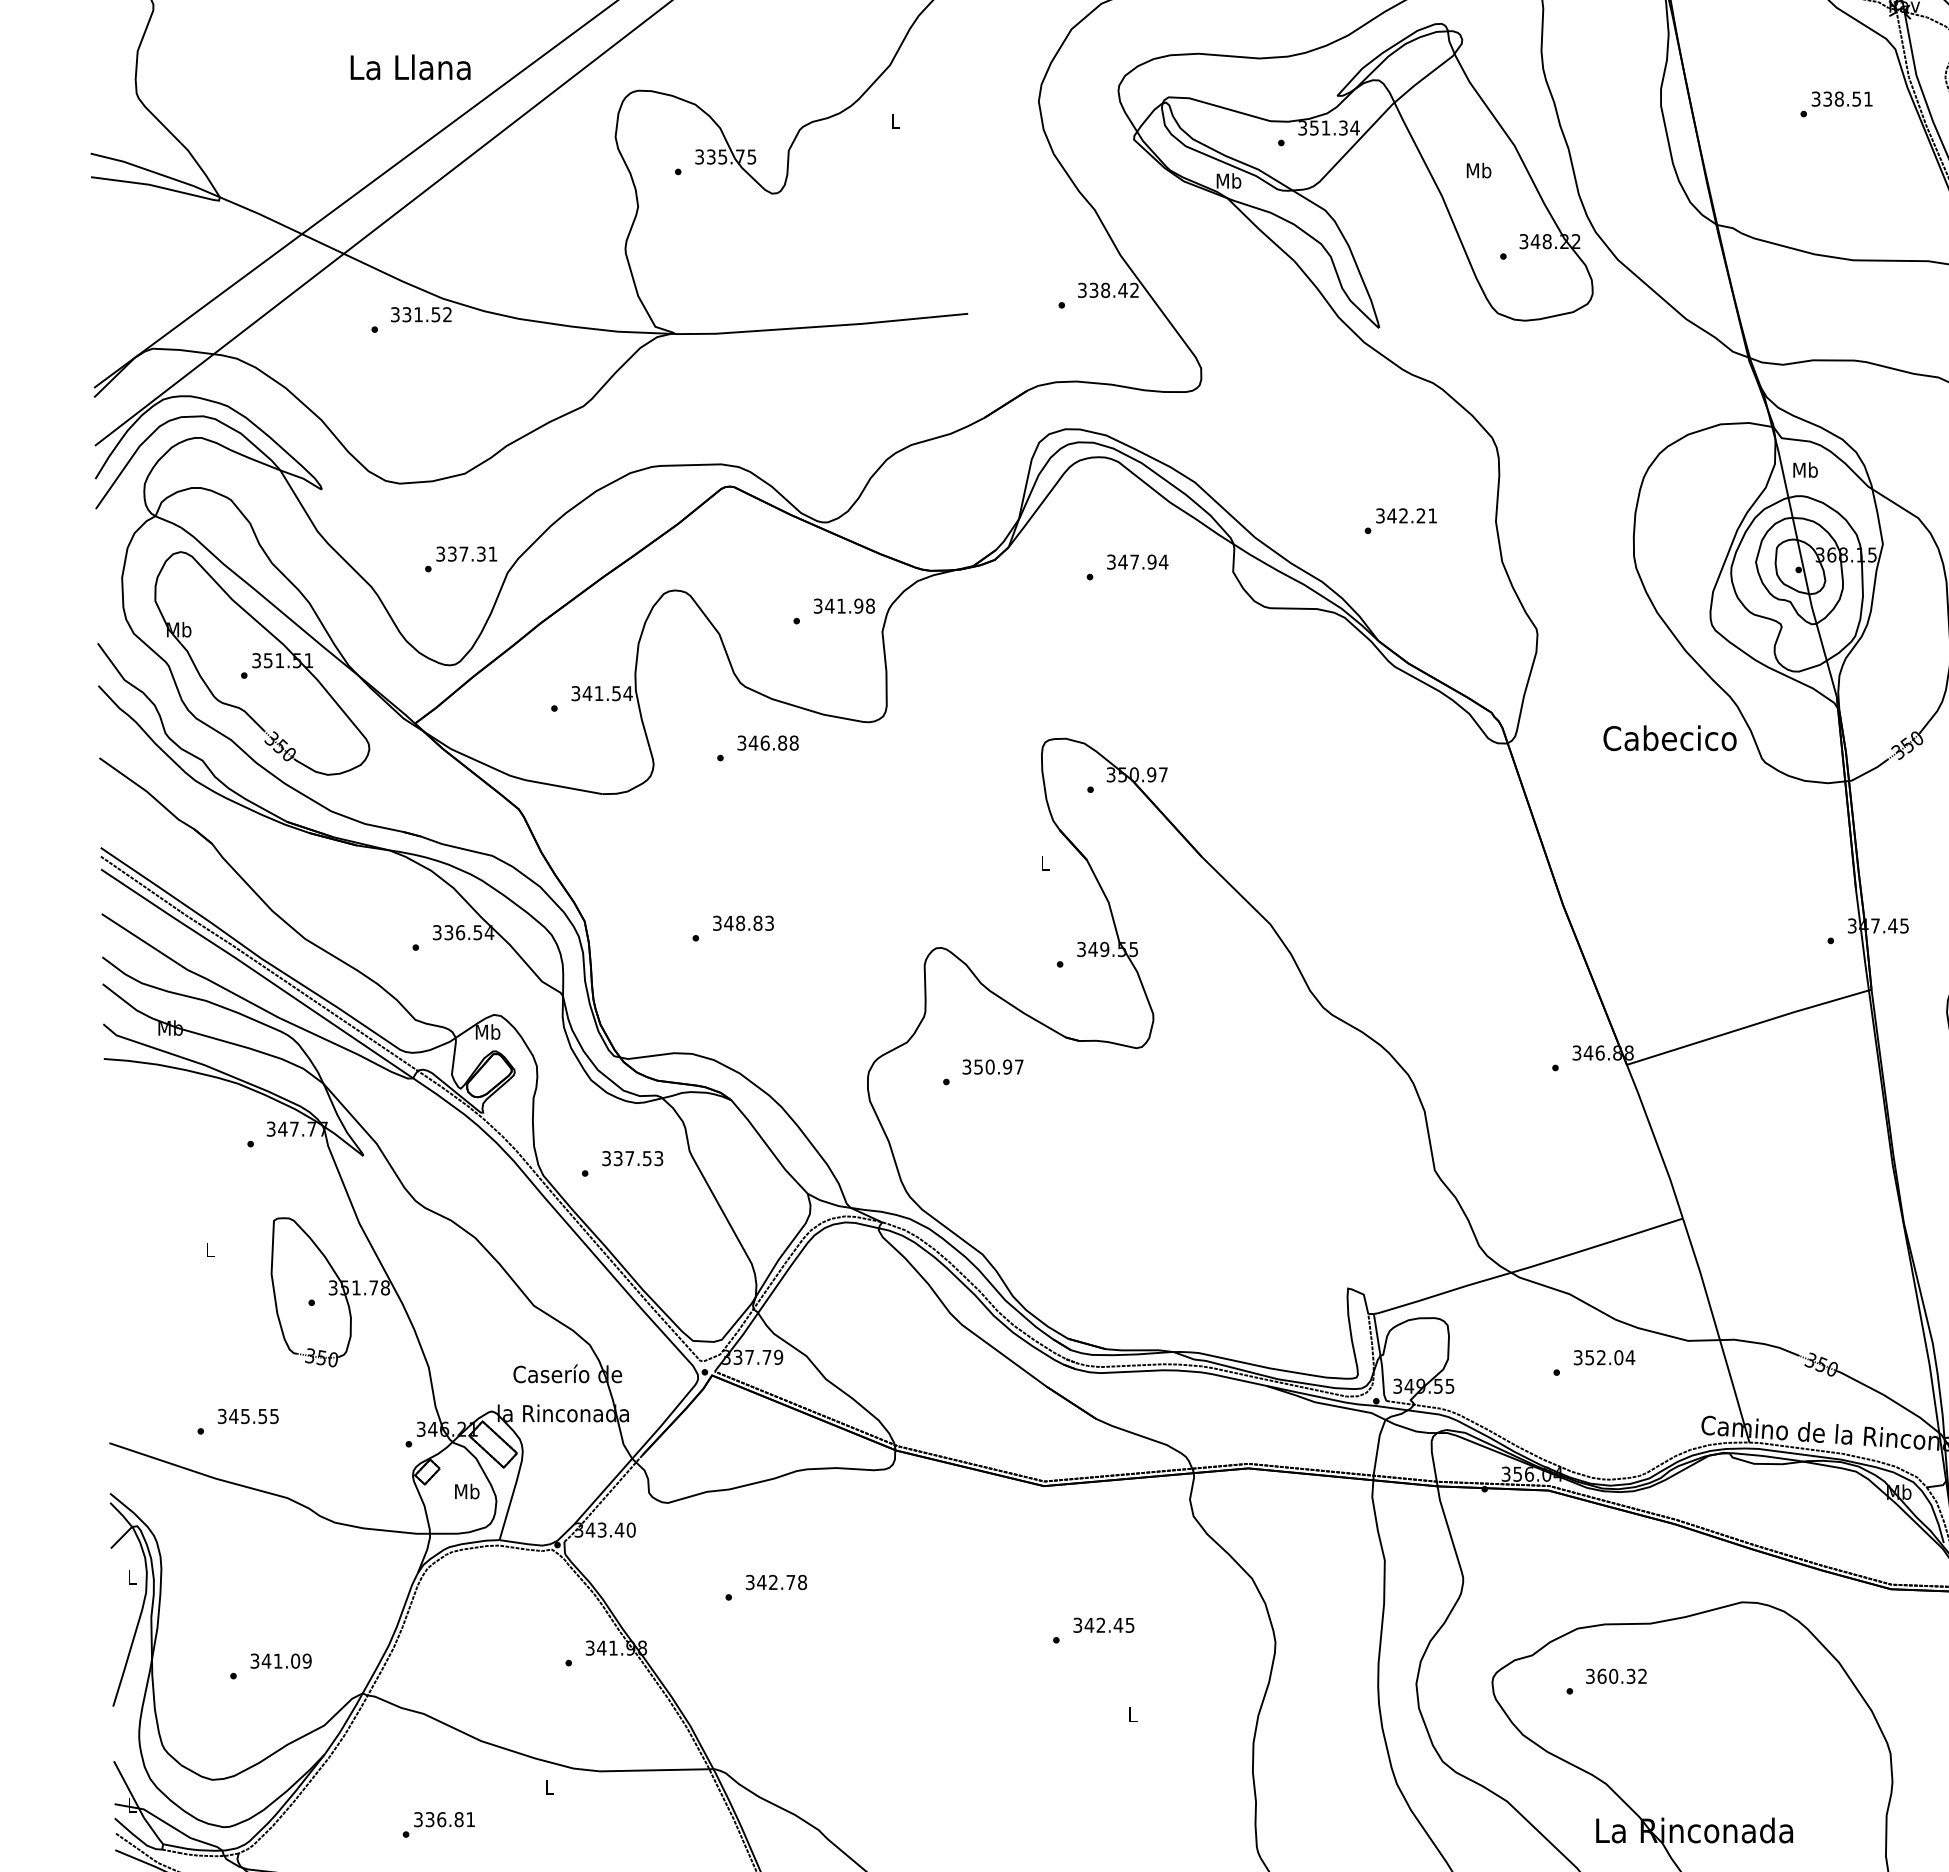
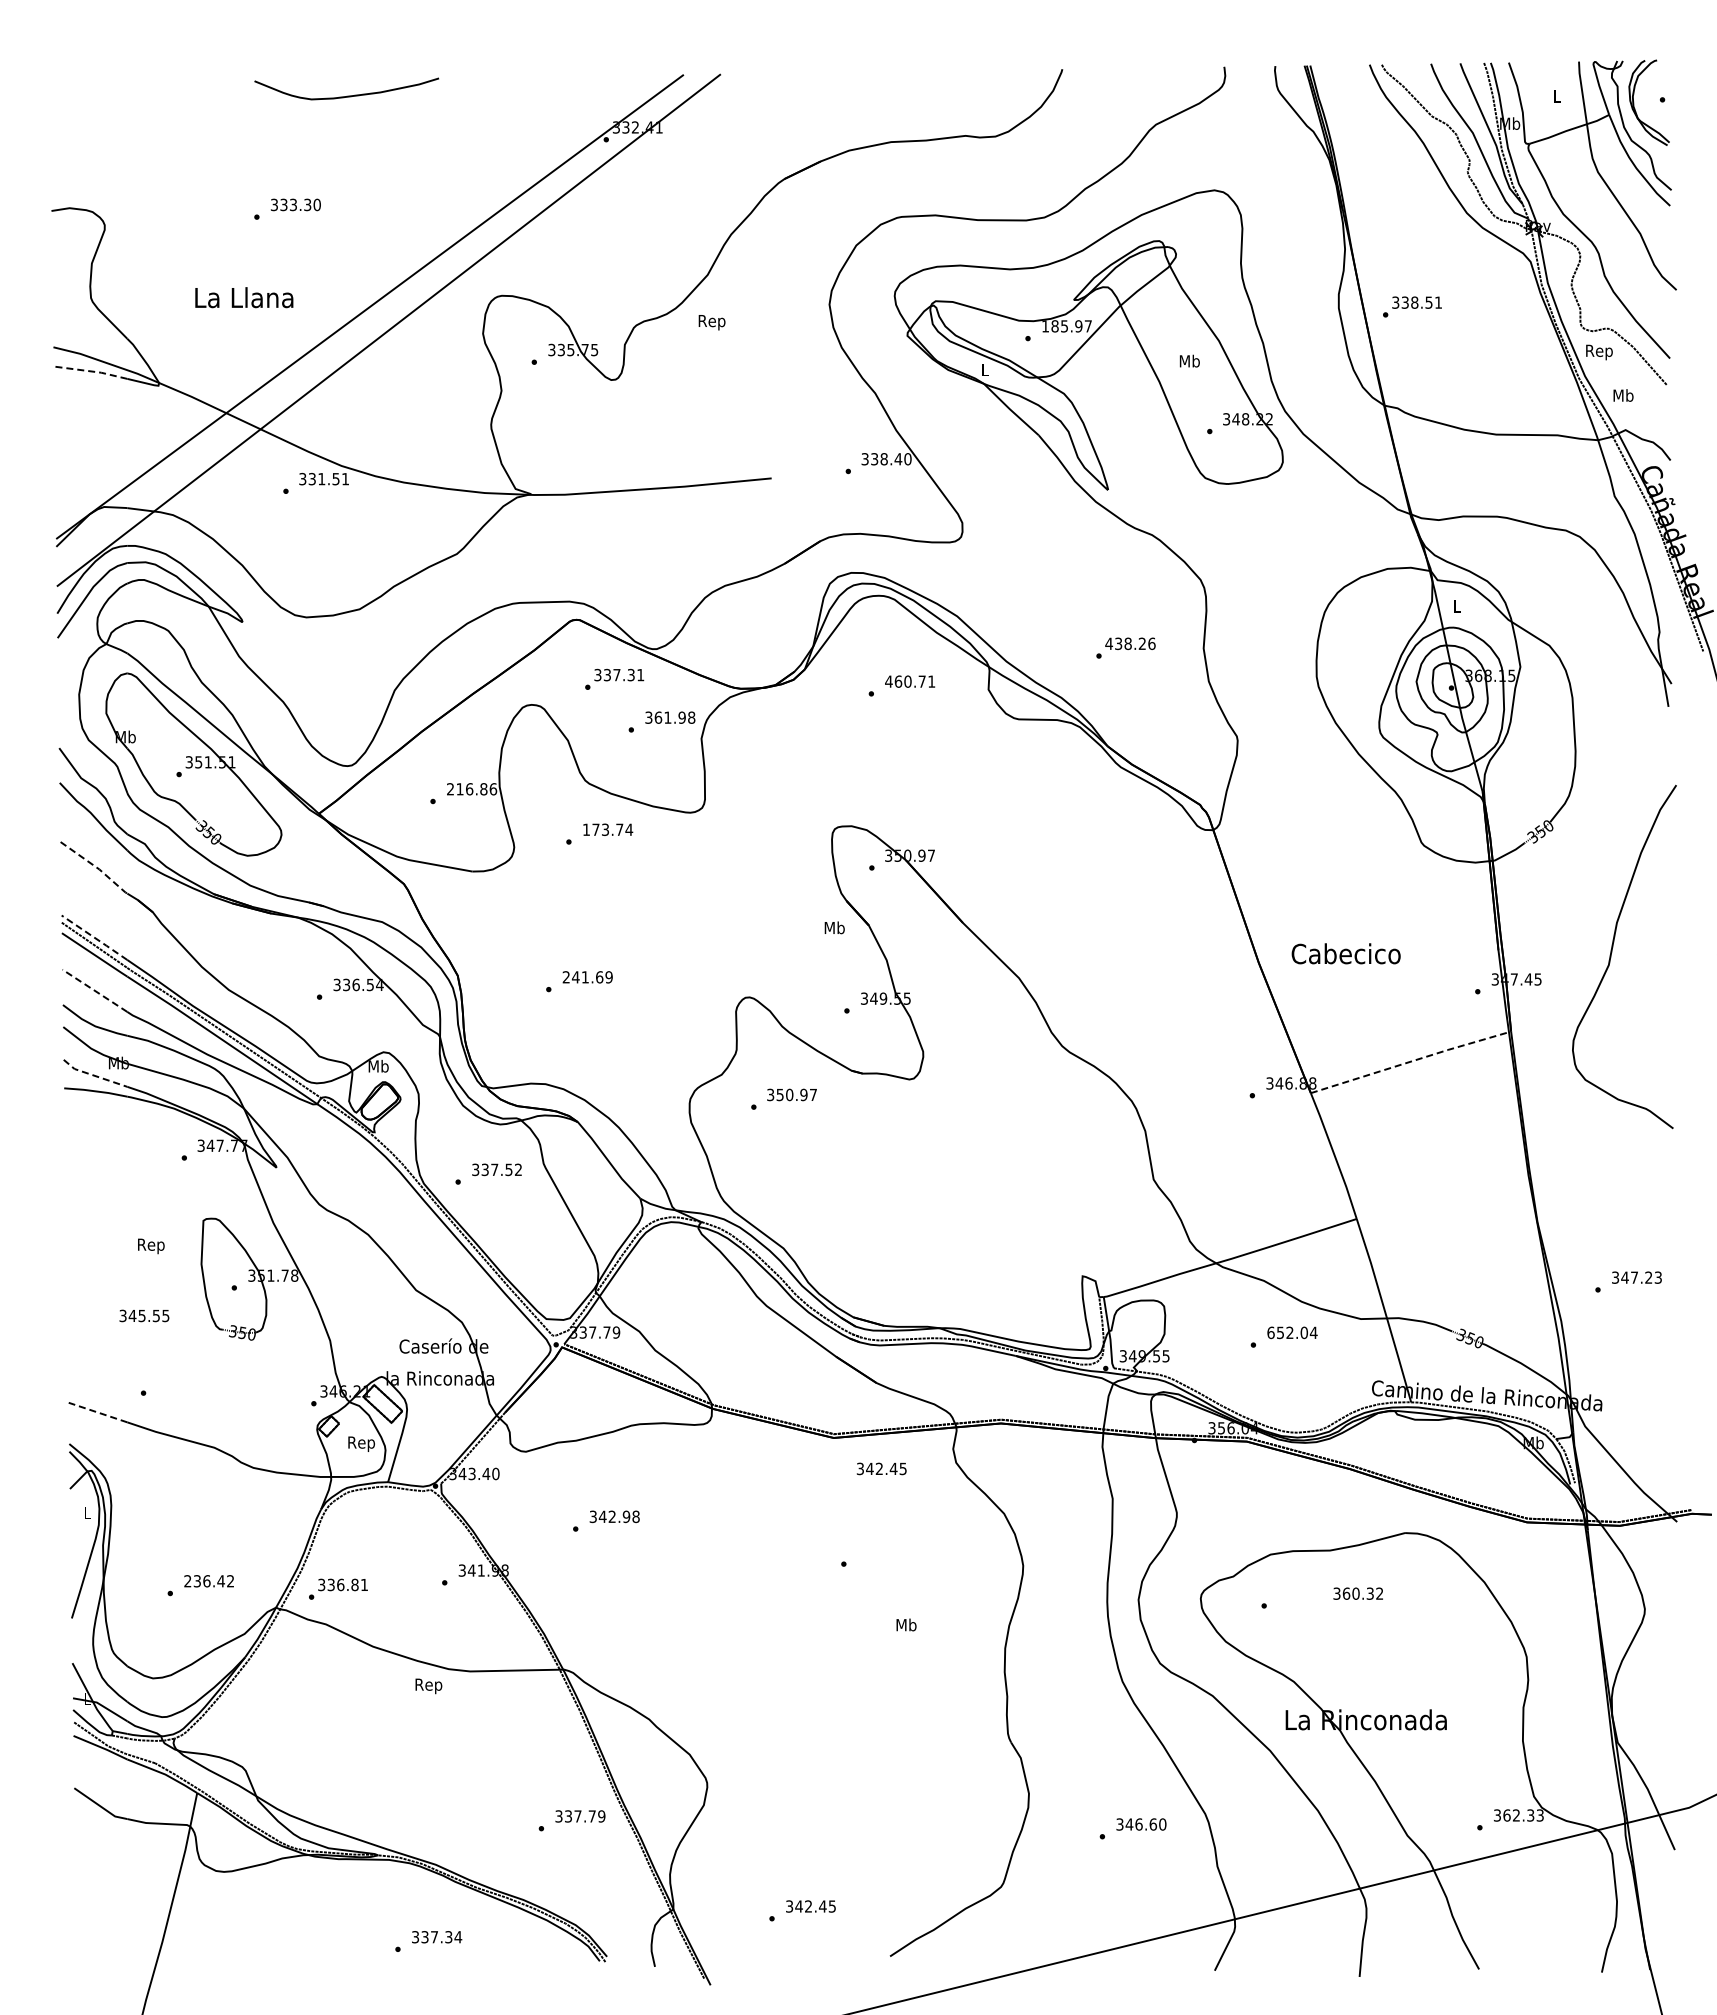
text: (410, 67) -> (244, 297), moved
text: (1836, 103) -> (1412, 306), moved
text: (894, 123) -> (711, 322), L -> Rep
text: (1329, 128) -> (1067, 326), 351.34 -> 185.97
text: (1229, 180) -> (985, 369), Mb -> L
line: (137, 183) -> (91, 371), solid -> dashed
text: (1134, 290) -> (907, 459), 338.42 -> 338.40
text: (447, 313) -> (345, 478), 331.52 -> 331.51
text: (1806, 470) -> (1457, 606), Mb -> L
text: (1406, 515) -> (1130, 643), 342.21 -> 438.26
text: (460, 558) -> (614, 678), moved
text: (1137, 561) -> (910, 681), 347.94 -> 460.71
text: (829, 605) -> (658, 717), 341.98 -> 361.98
text: (602, 693) -> (472, 789), 341.54 -> 216.86
text: (1669, 737) -> (1345, 953), moved
text: (768, 742) -> (608, 829), 346.88 -> 173.74
line: (143, 789) -> (96, 867), solid -> dashed
text: (1044, 862) -> (834, 927), L -> Mb
line: (142, 875) -> (95, 938), solid -> dashed
text: (743, 923) -> (587, 977), 348.83 -> 241.69
line: (140, 939) -> (94, 990), solid -> dashed
line: (1749, 1026) -> (1411, 1061), solid -> dashed
line: (139, 1043) -> (93, 1075), solid -> dashed
text: (658, 1159) -> (518, 1170), 337.53 -> 337.52
text: (210, 1252) -> (151, 1246), L -> Rep
text: (1577, 1357) -> (1270, 1332), 352.04 -> 652.04
text: (248, 1415) -> (144, 1315), moved
line: (145, 1455) -> (98, 1412), solid -> dashed
text: (467, 1492) -> (361, 1443), Mb -> Rep
text: (790, 1582) -> (626, 1516), 342.78 -> 342.98
text: (1103, 1624) -> (881, 1468), moved
text: (281, 1661) -> (209, 1581), 341.09 -> 236.42
text: (1615, 1676) -> (1357, 1593), moved
text: (1132, 1714) -> (906, 1624), L -> Mb
text: (548, 1789) -> (428, 1686), L -> Rep
text: (438, 1823) -> (338, 1588), moved

